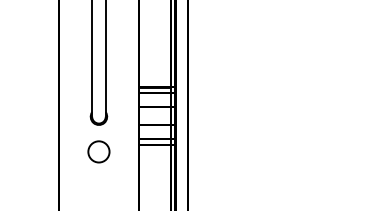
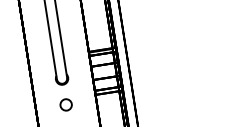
circle: (98, 151) -> (65, 104), size x0.71

